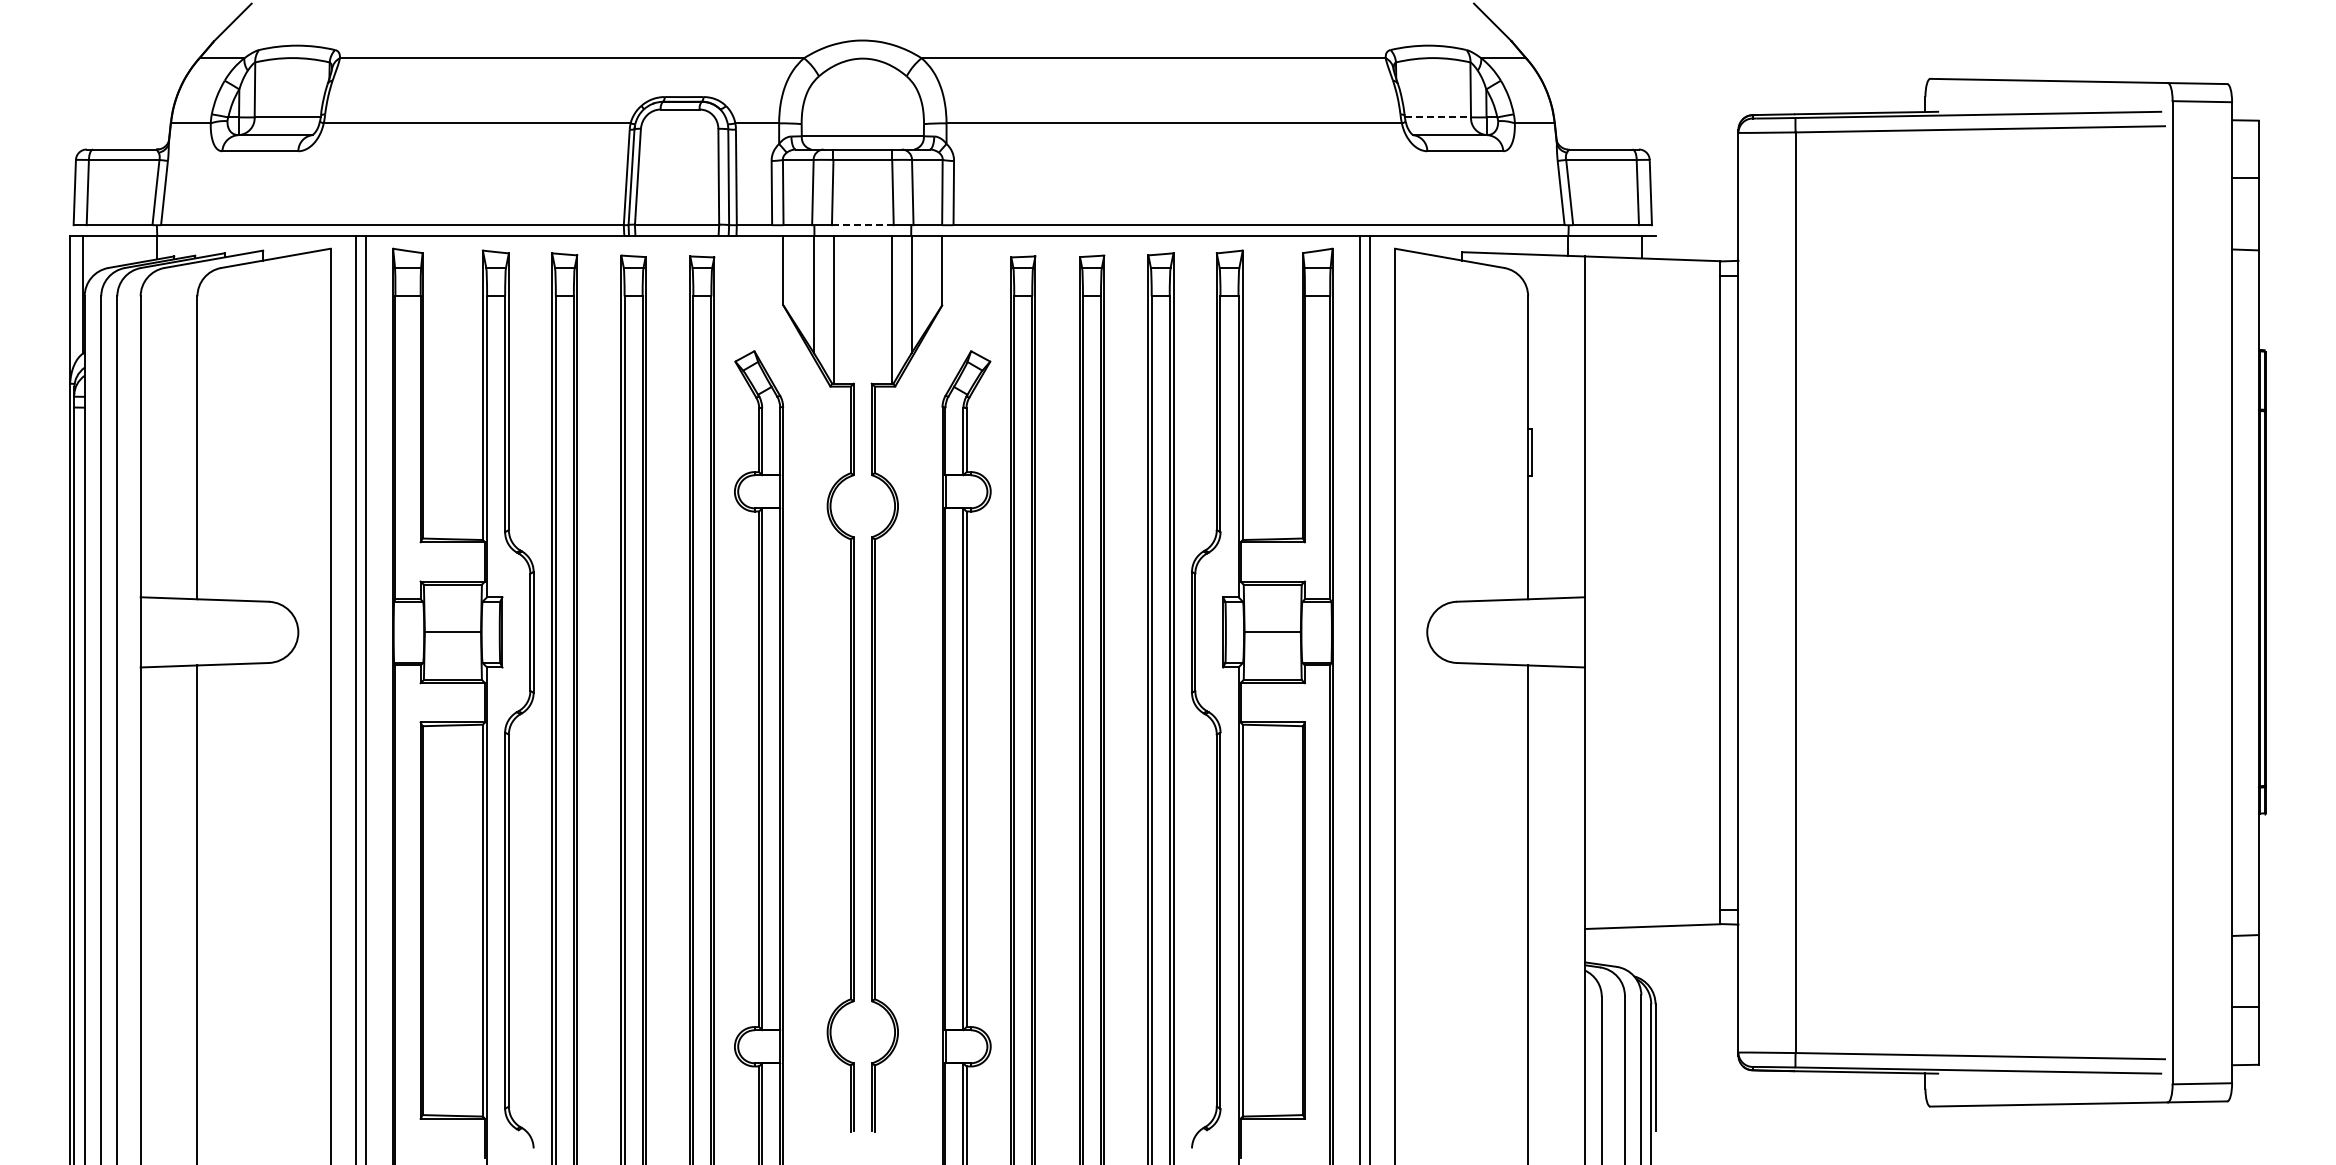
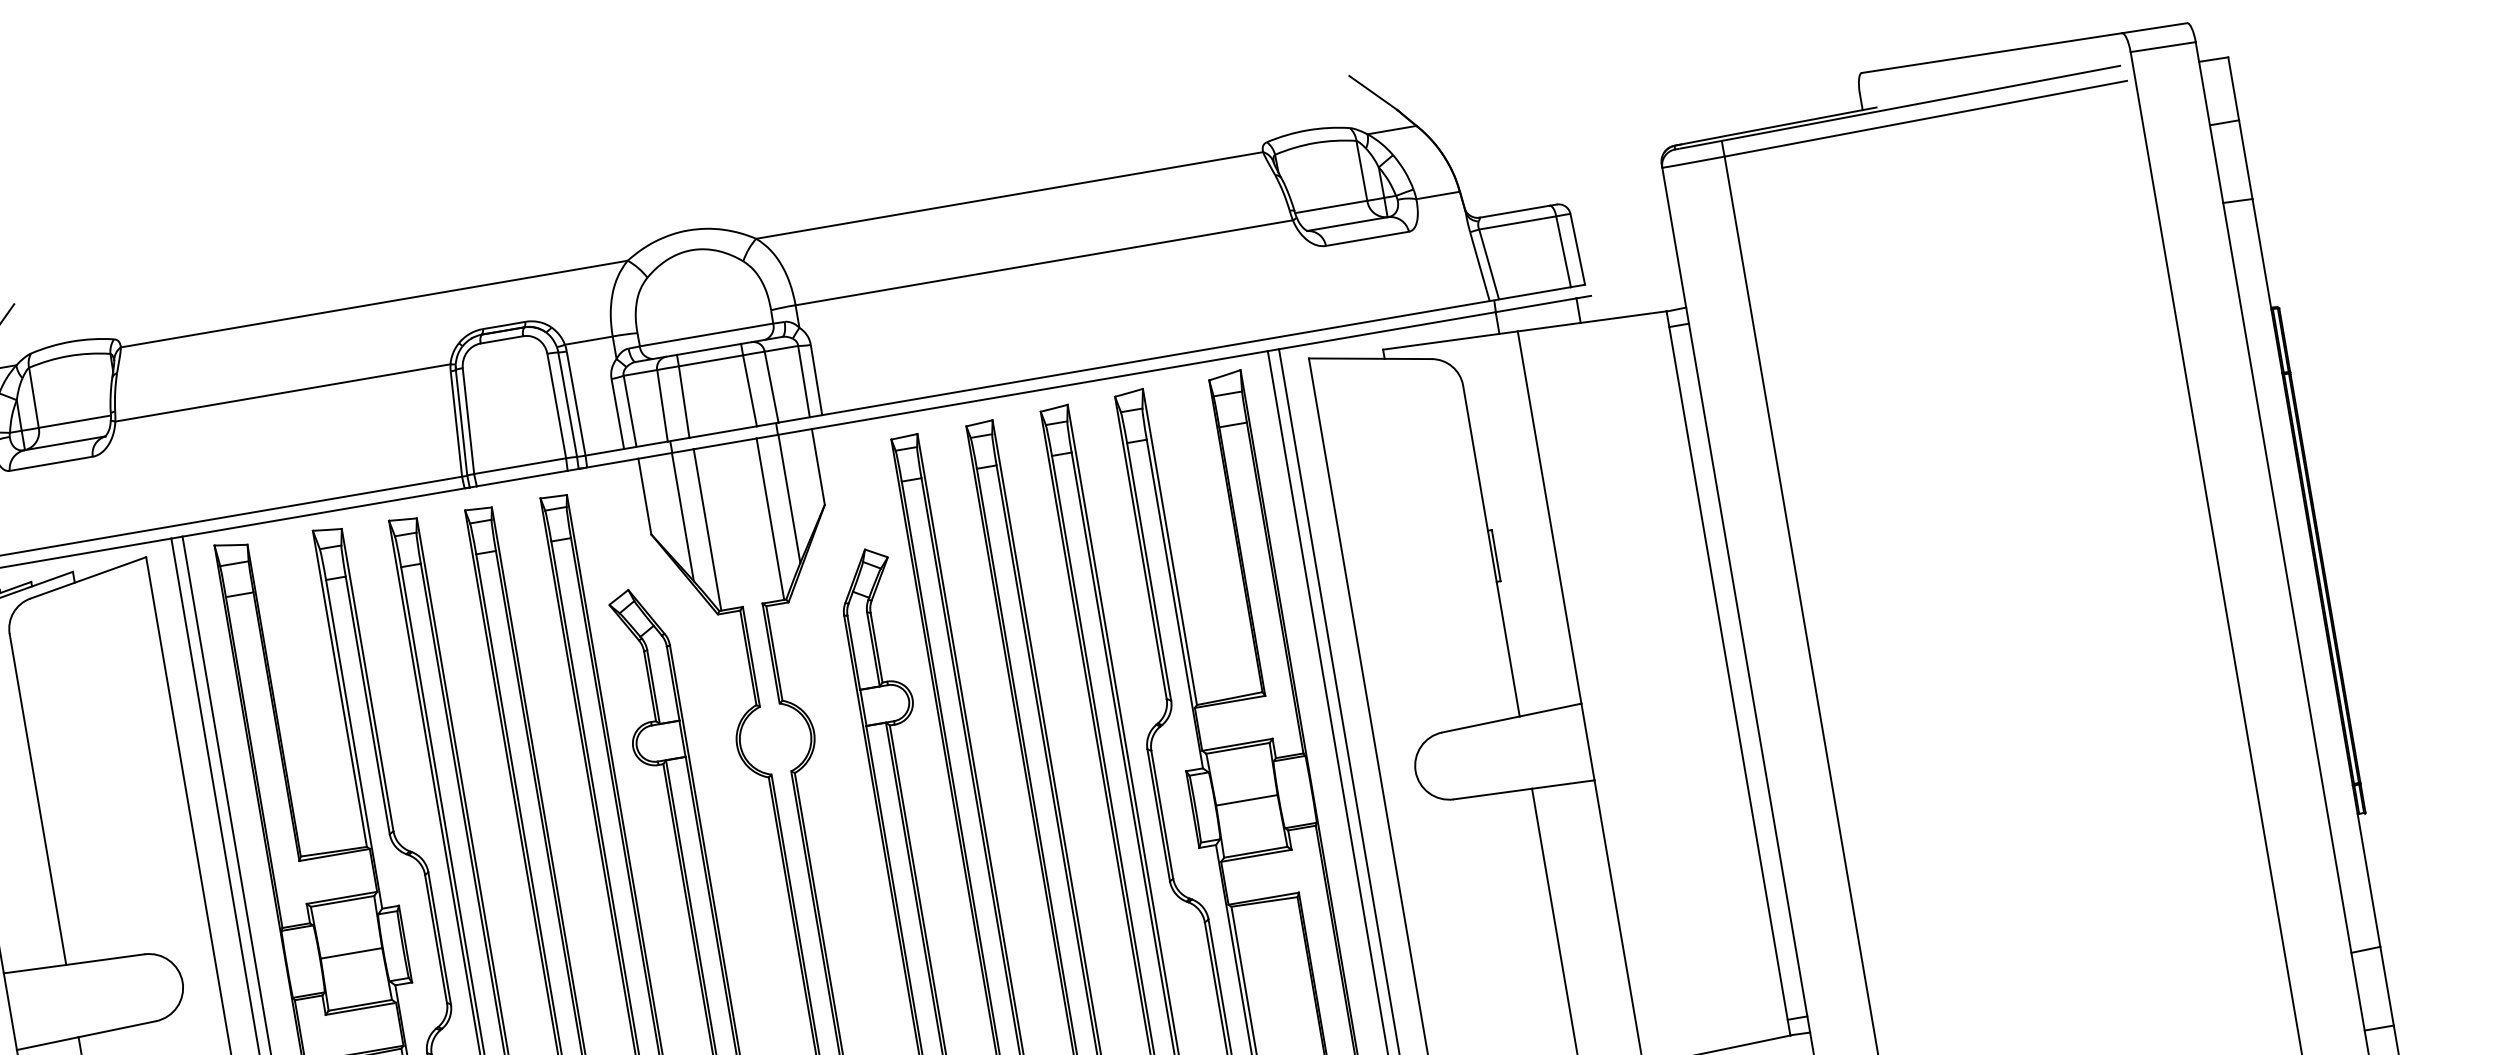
line: (1438, 117) -> (1331, 206), dashed -> solid
line: (862, 225) -> (722, 432), dashed -> solid

